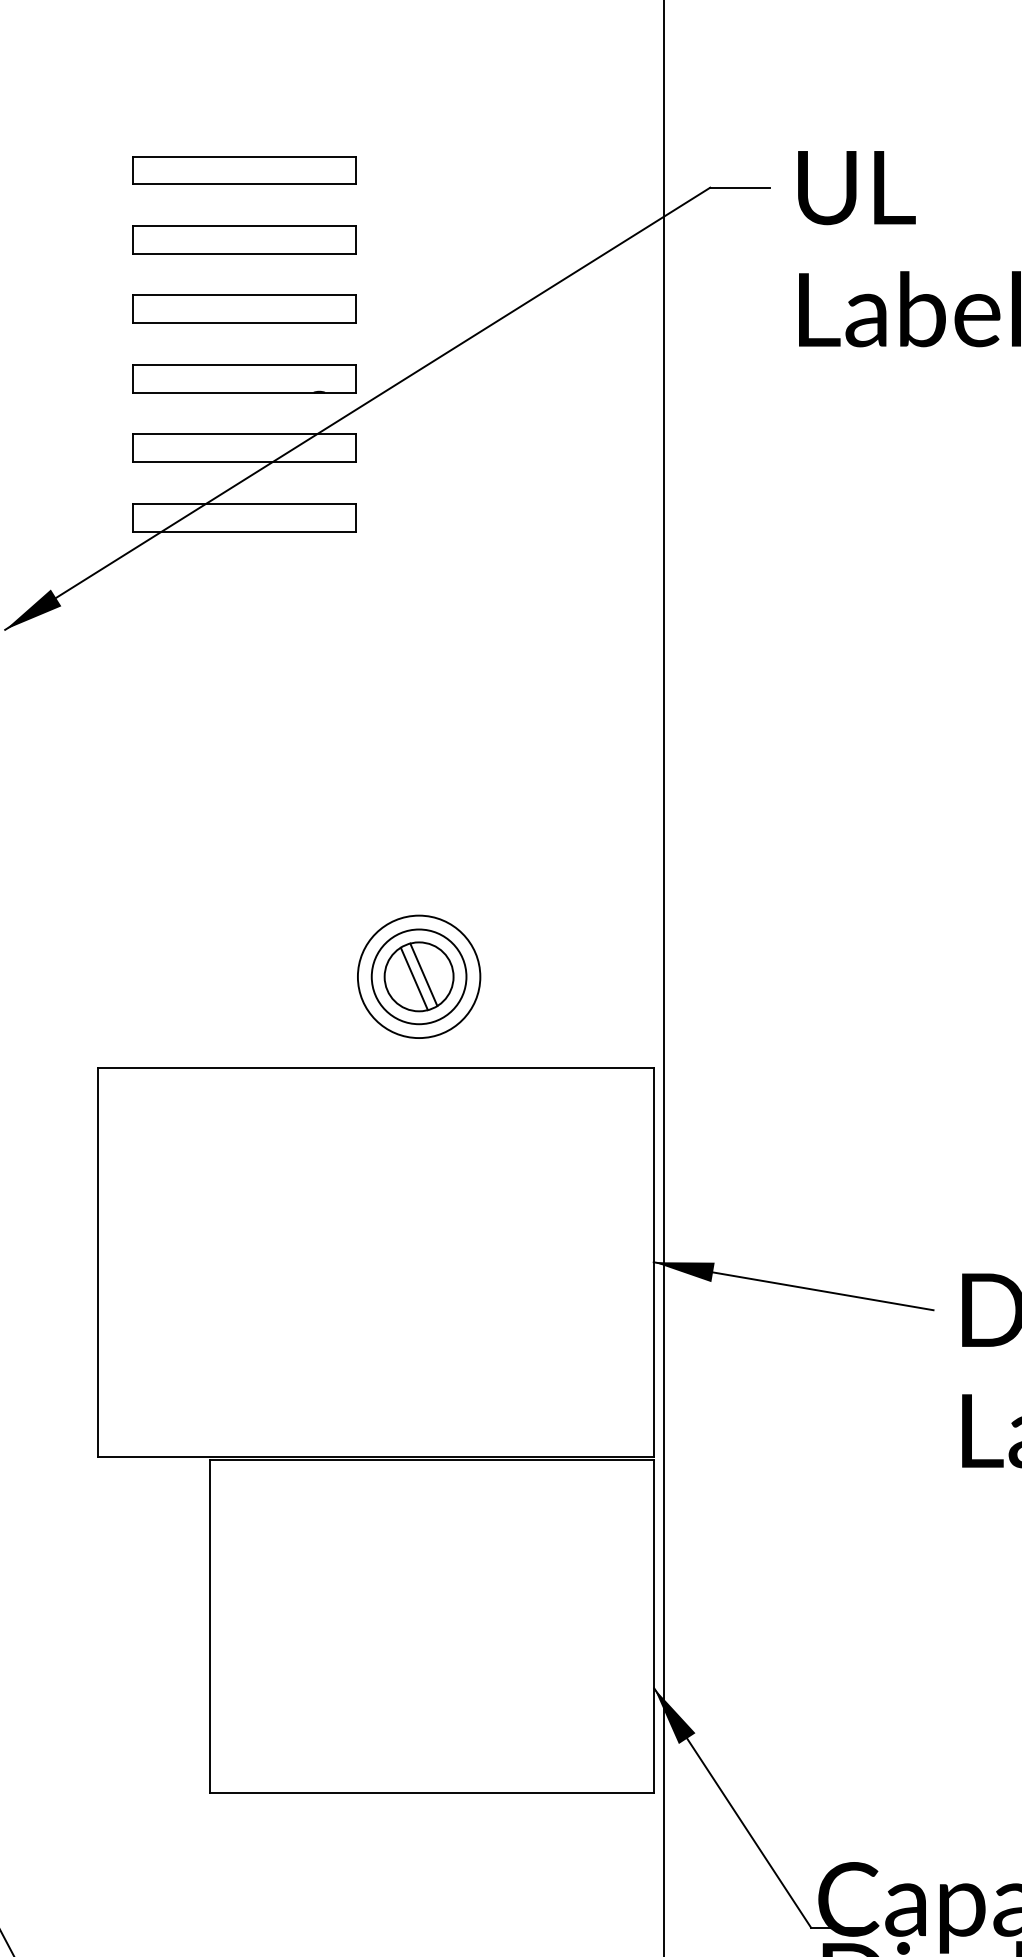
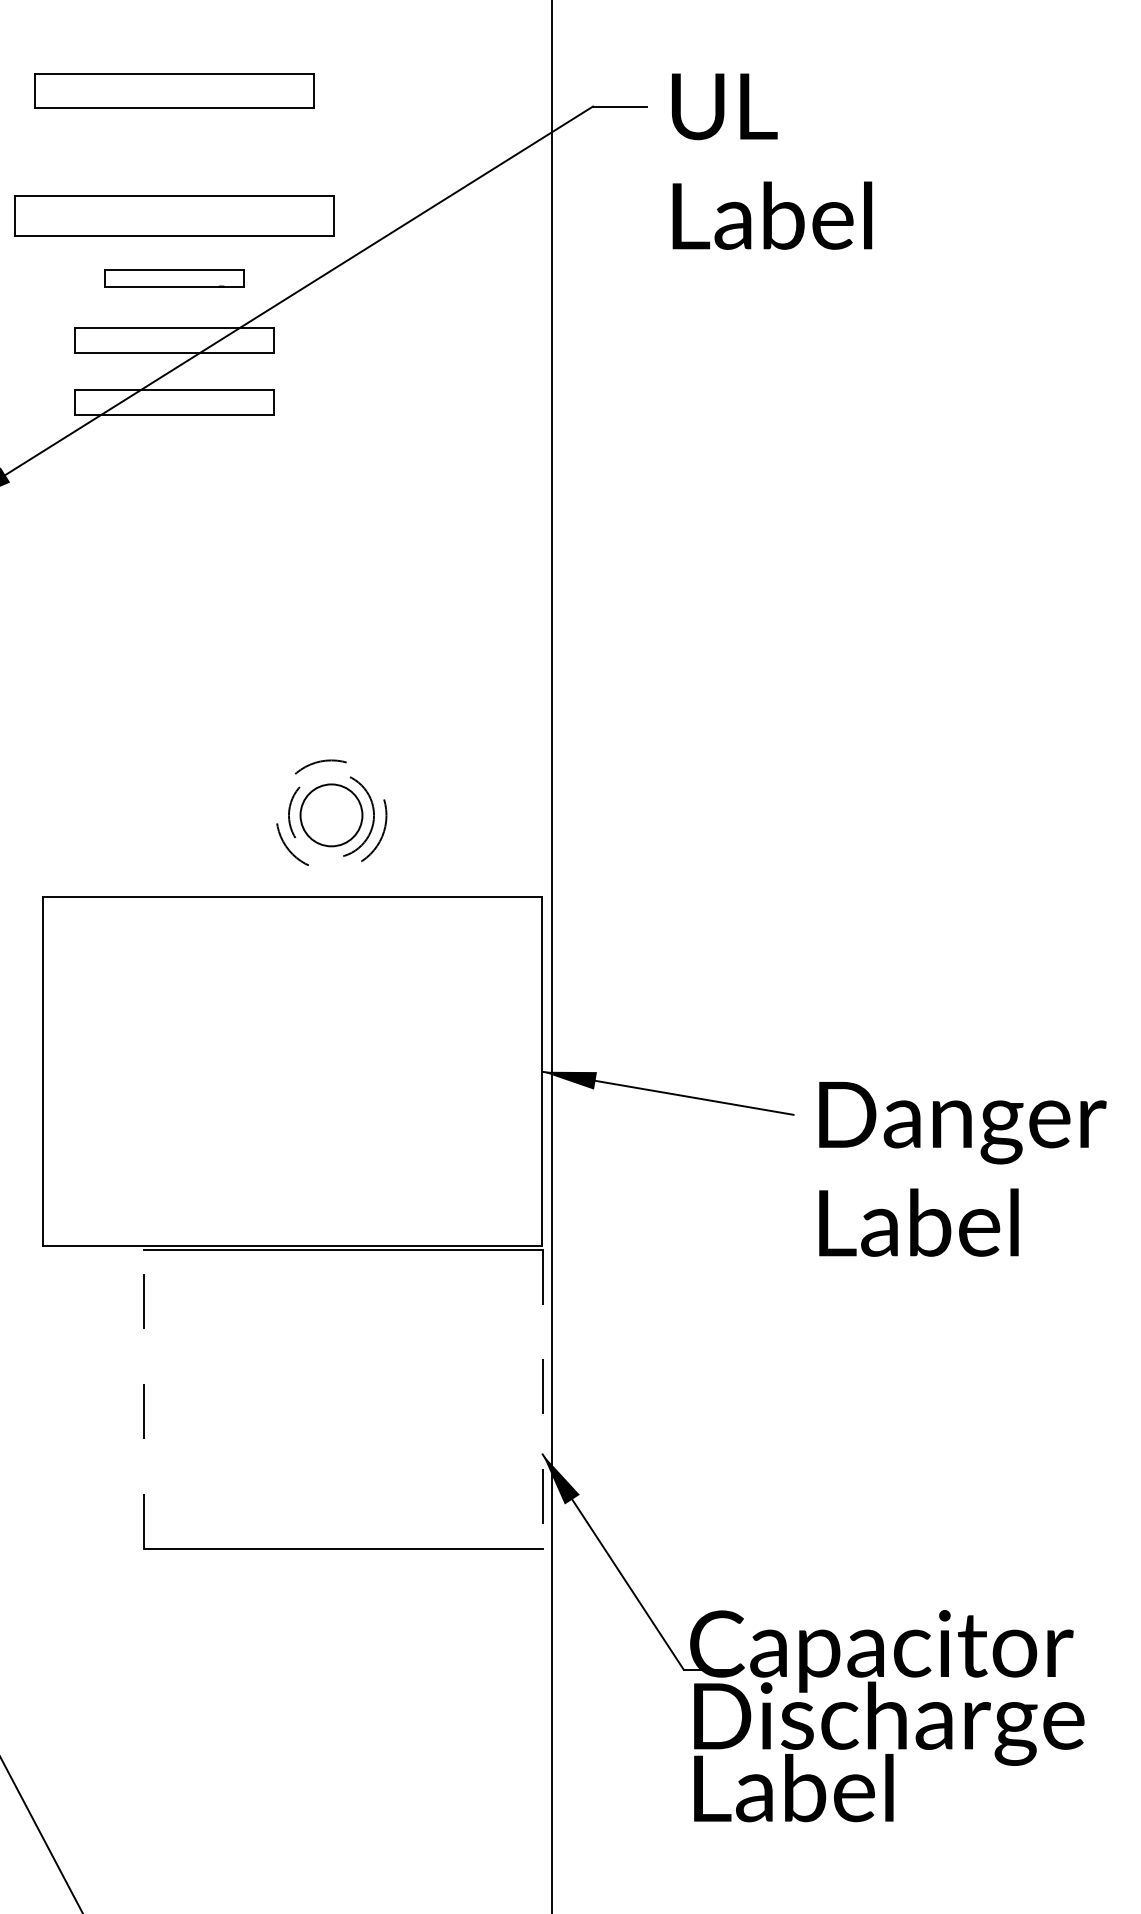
part: (244, 170) -> (174, 91), size x1.4
part: (244, 239) -> (174, 153), removed
part: (244, 309) -> (174, 215), size x1.6
part: (244, 379) -> (174, 278), size x0.7
line: (423, 974) -> (335, 813), removed
circle: (419, 975) -> (331, 814), solid -> dashed
circle: (419, 976) -> (331, 815), solid -> dashed
line: (414, 979) -> (327, 817), removed
line: (209, 1626) -> (143, 1398), solid -> dashed
line: (654, 1627) -> (542, 1399), solid -> dashed

